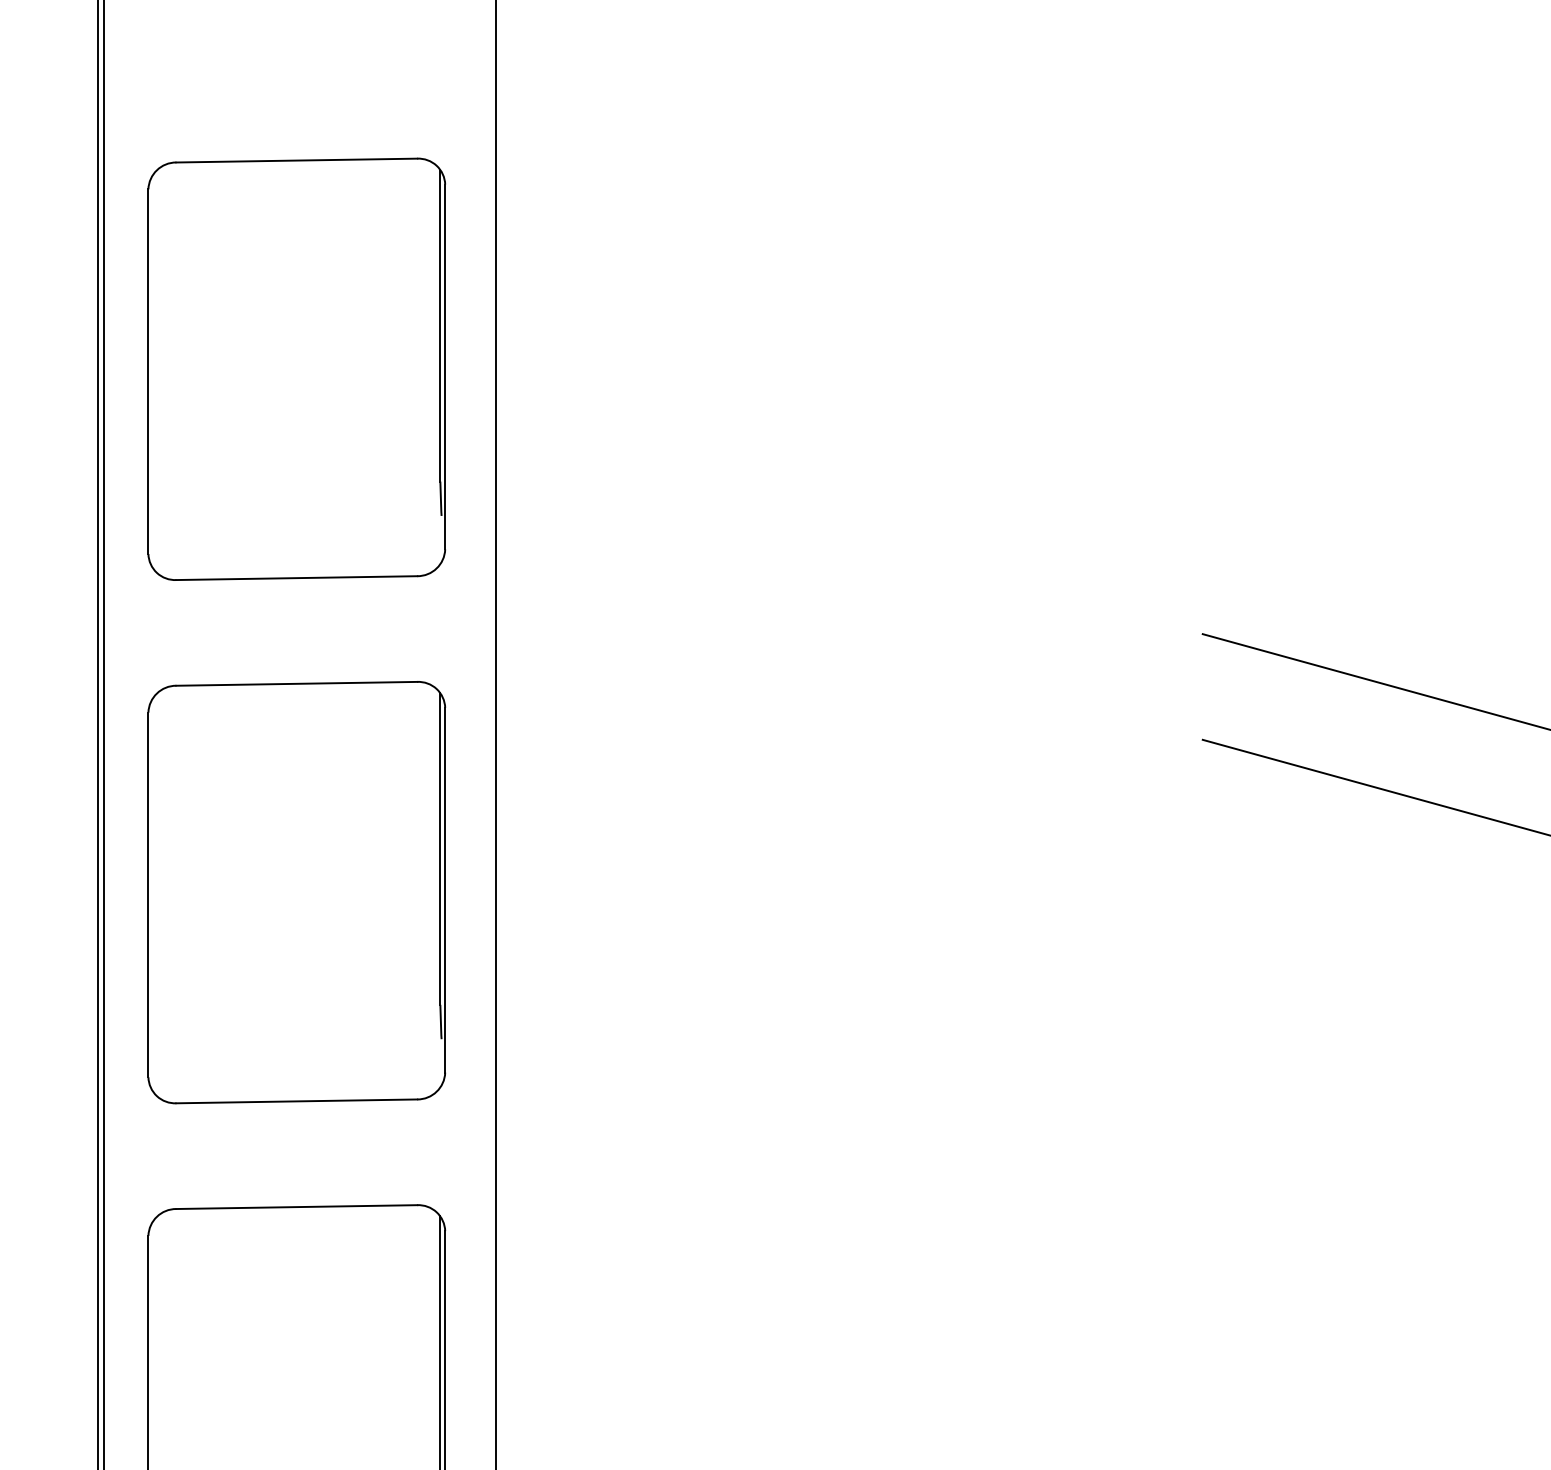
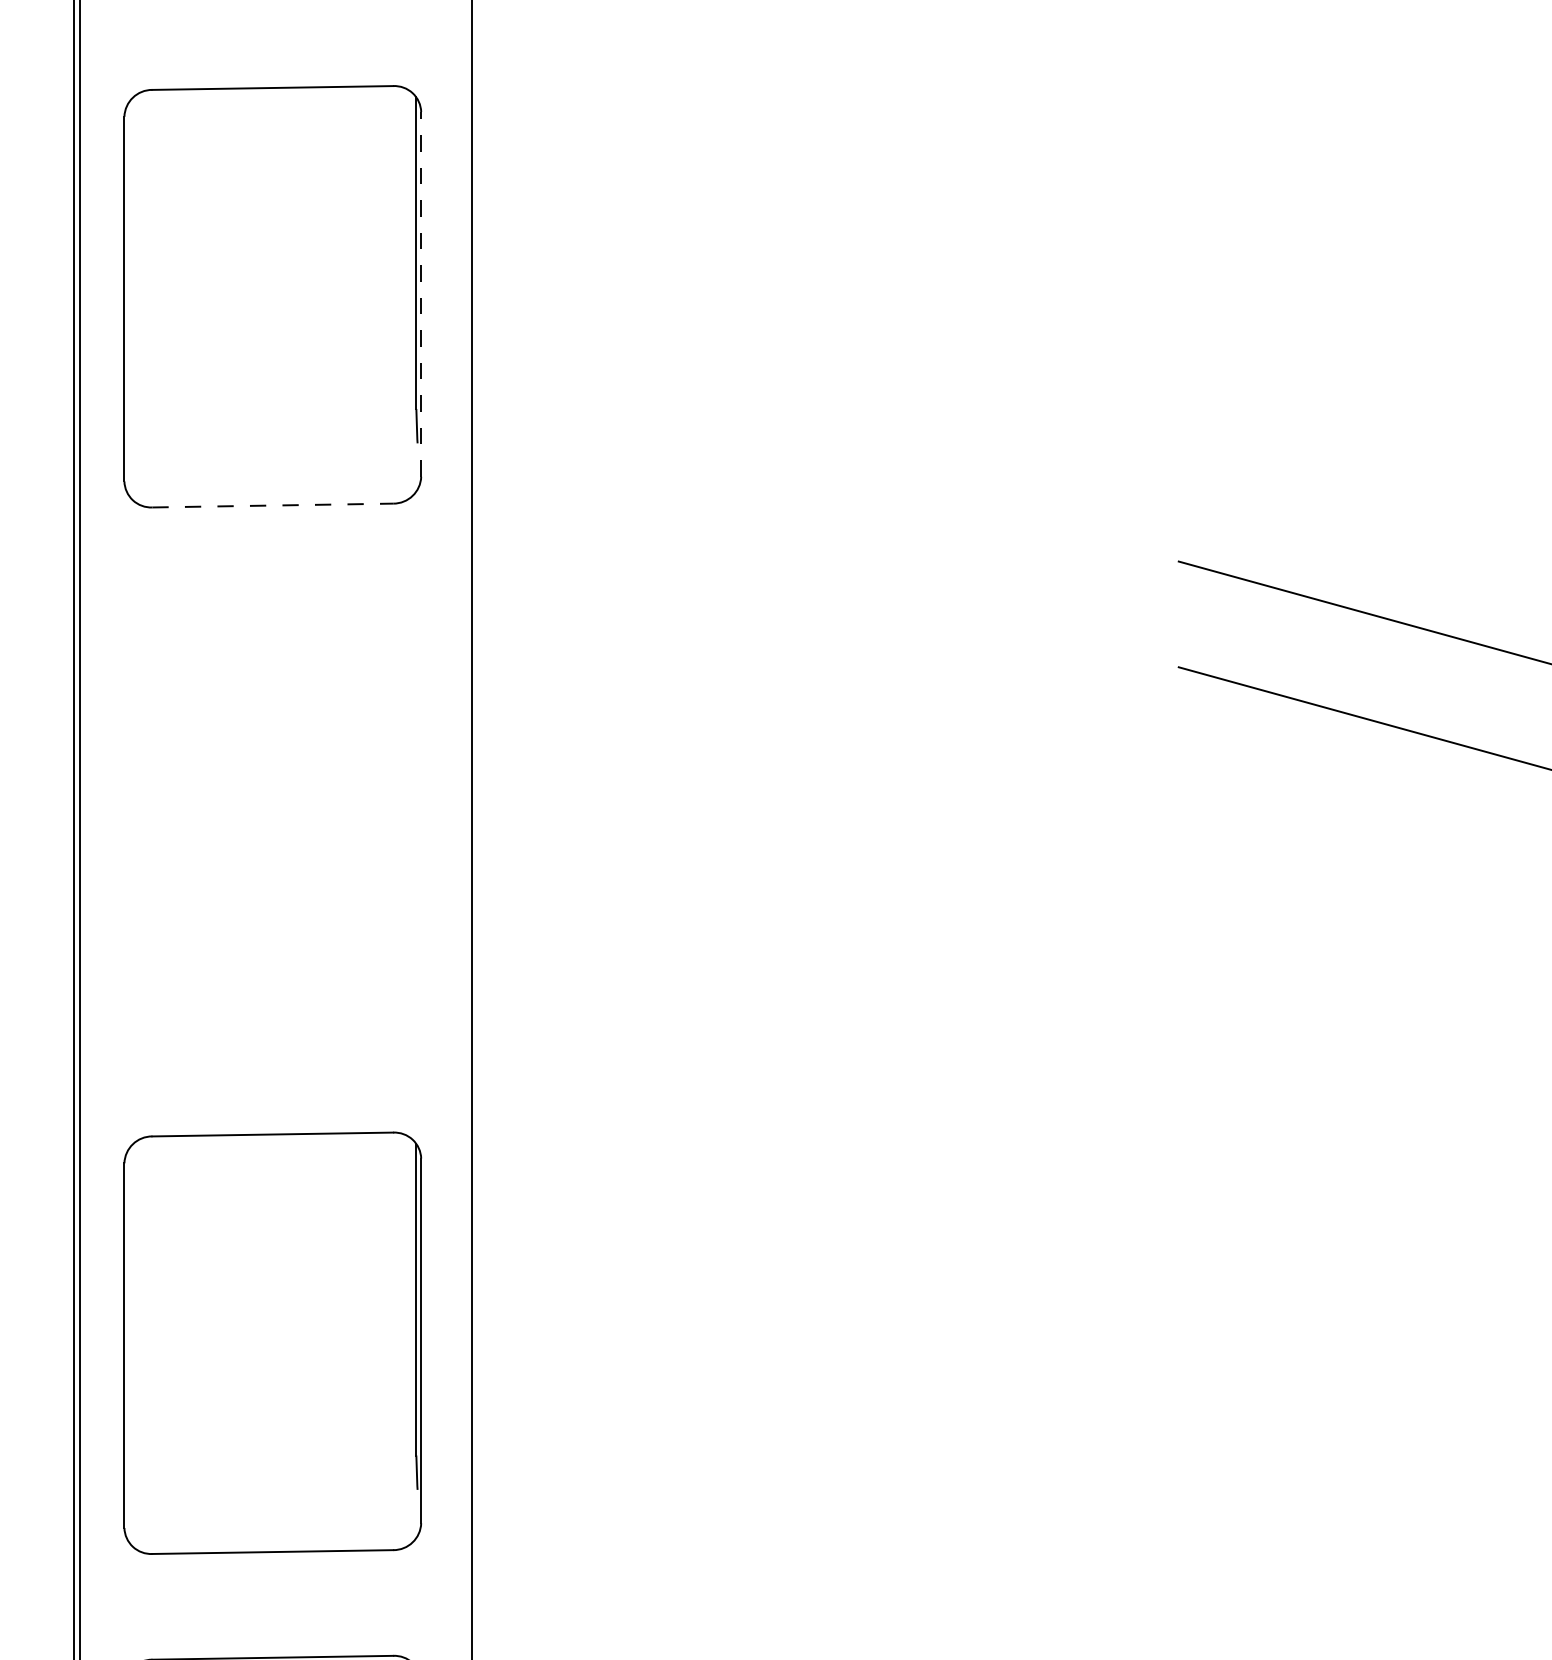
line: (445, 366) -> (421, 293), solid -> dashed
line: (297, 578) -> (273, 505), solid -> dashed
part: (296, 892) -> (272, 819), removed

